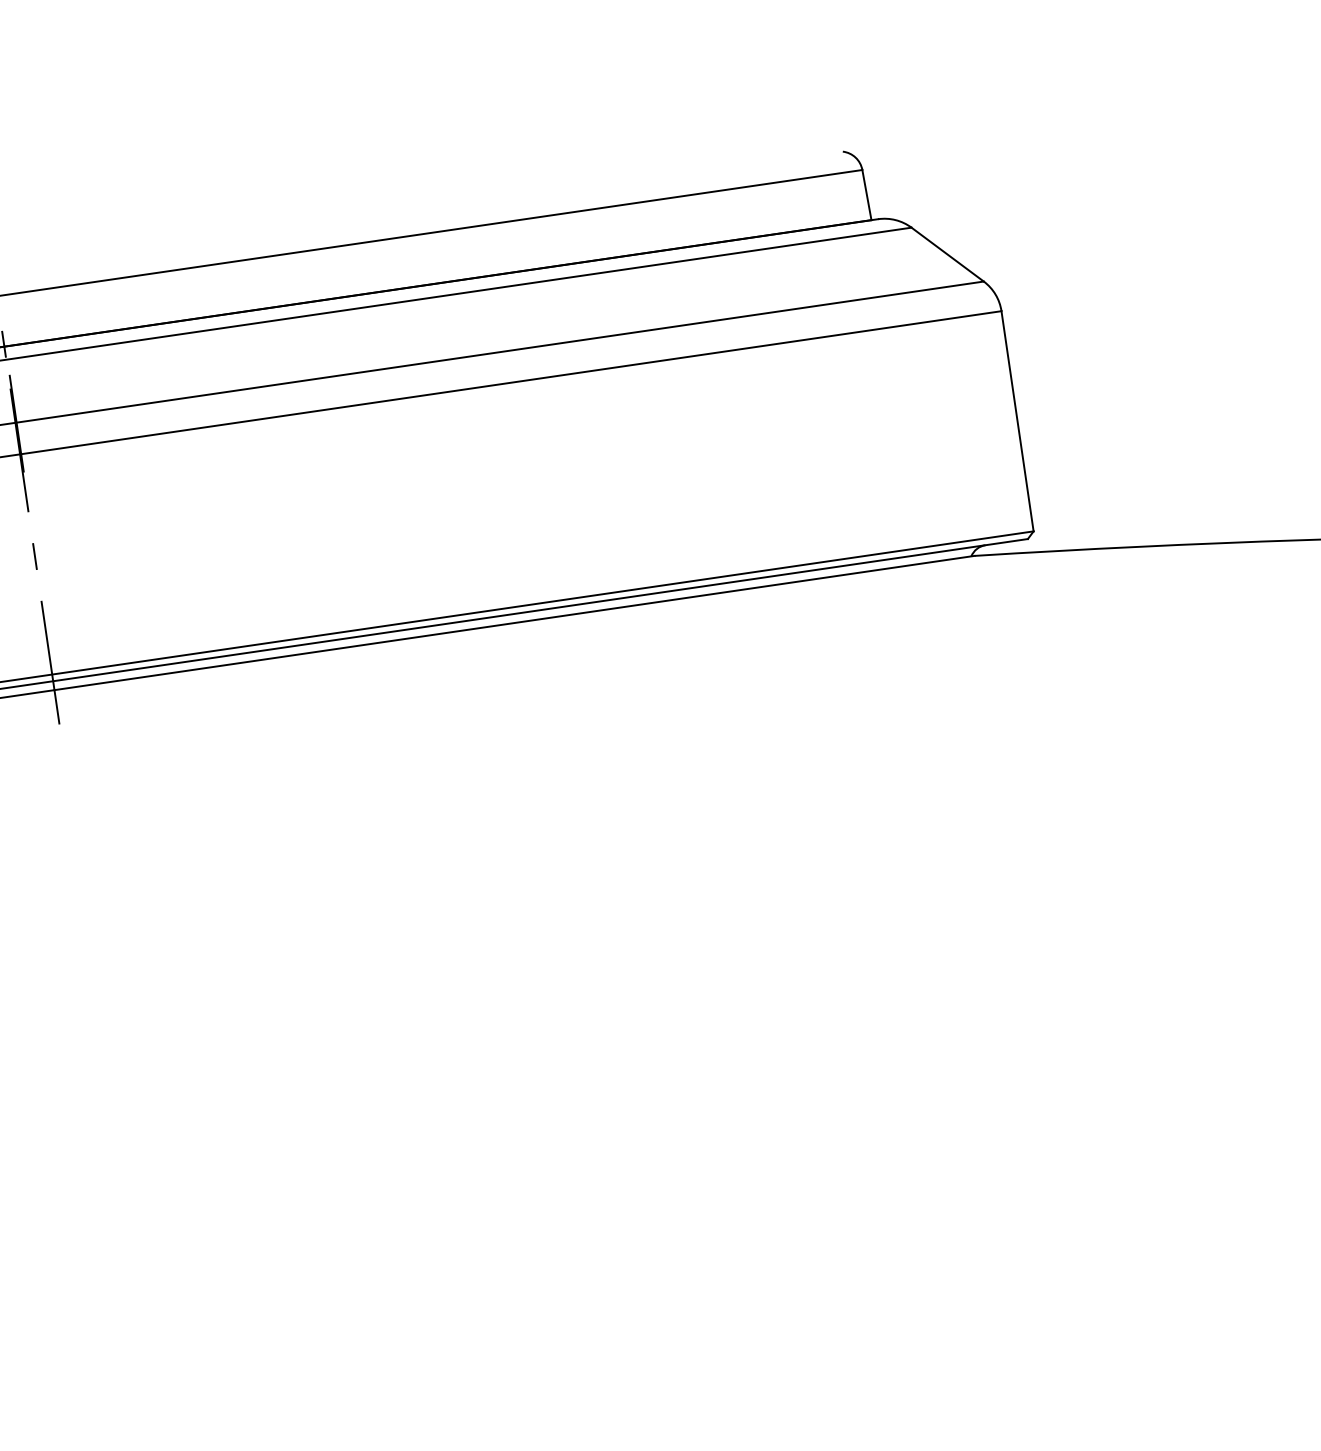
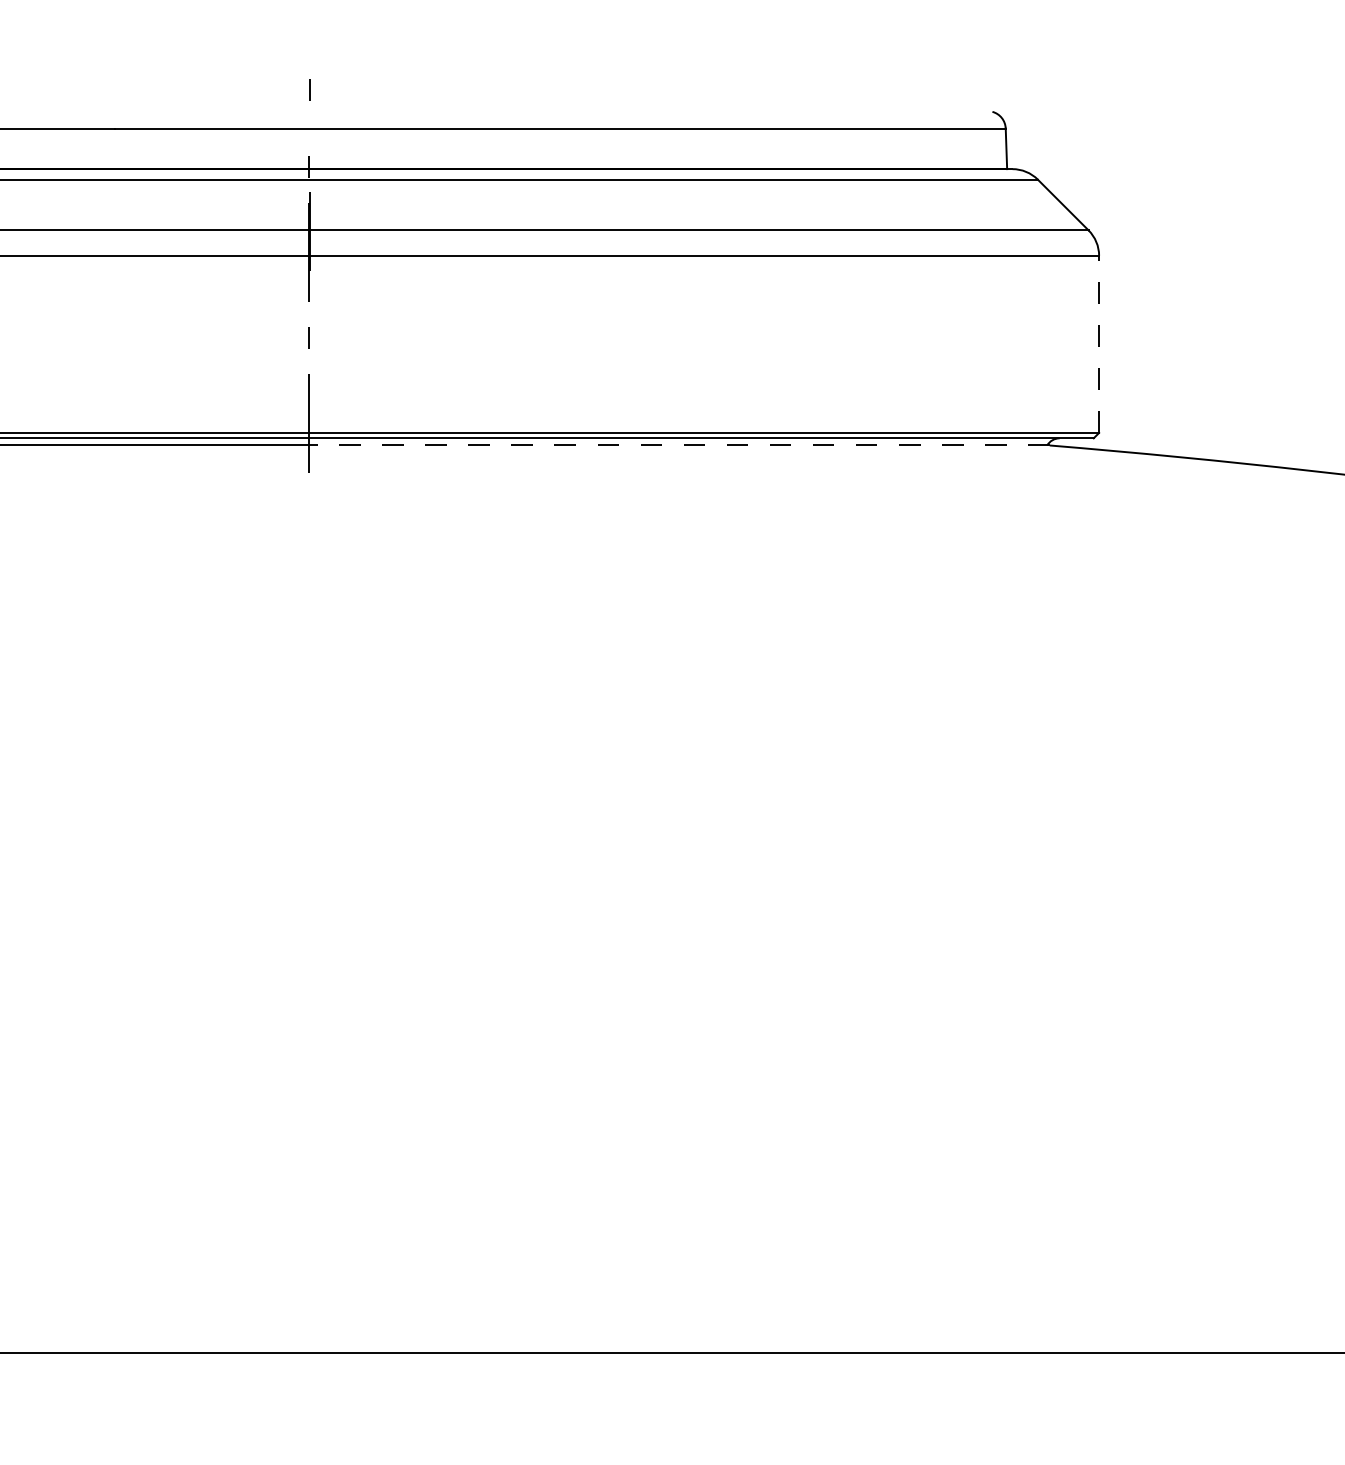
line: (1018, 421) -> (1099, 344), solid -> dashed
line: (514, 623) -> (679, 445), solid -> dashed

